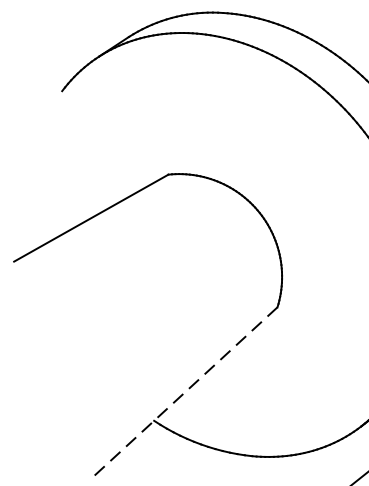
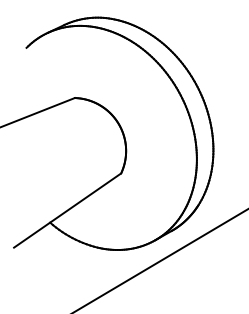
line: (184, 392) -> (67, 210), dashed -> solid

